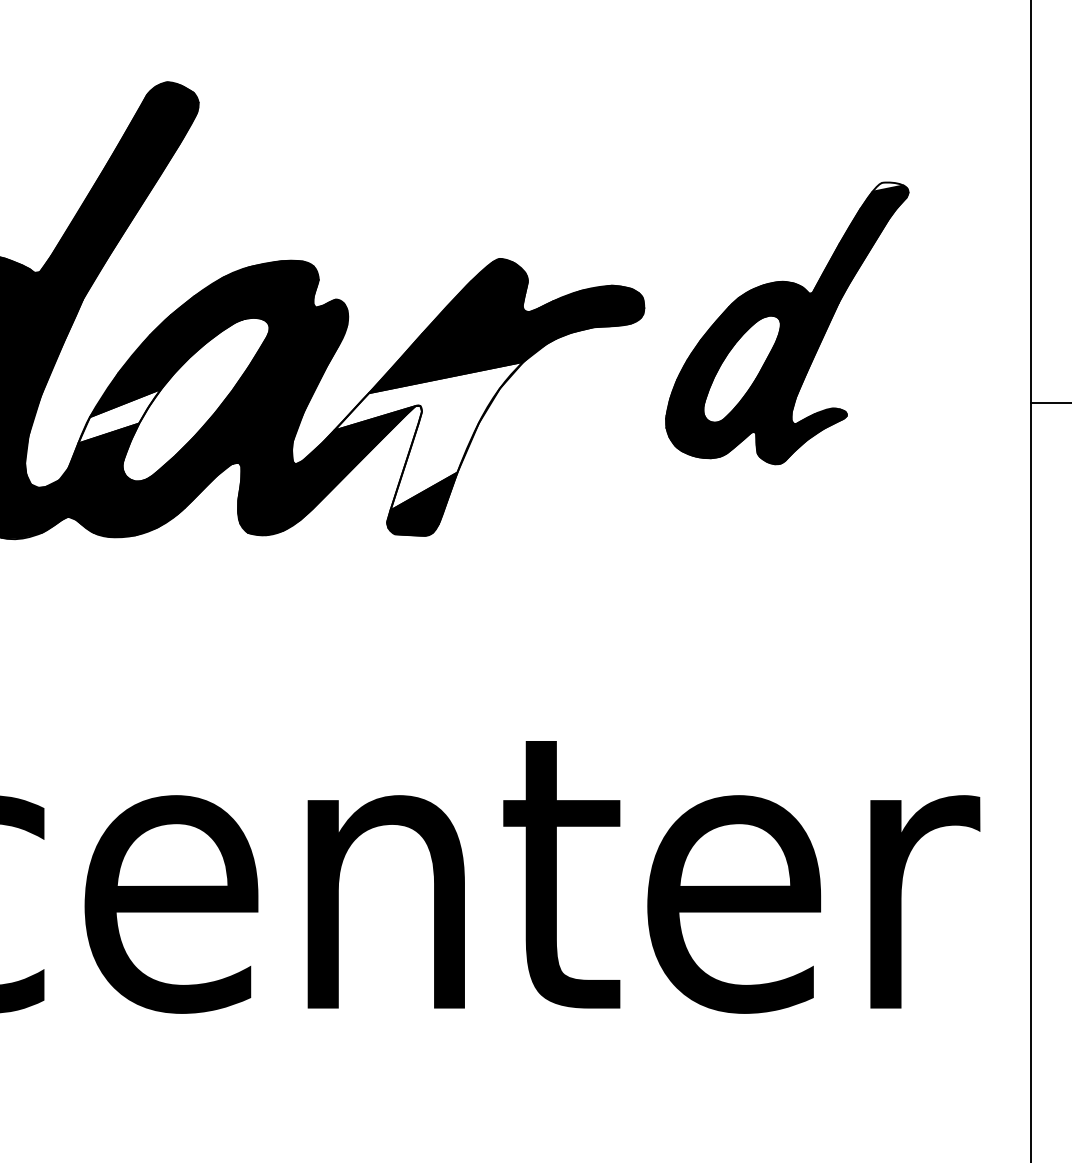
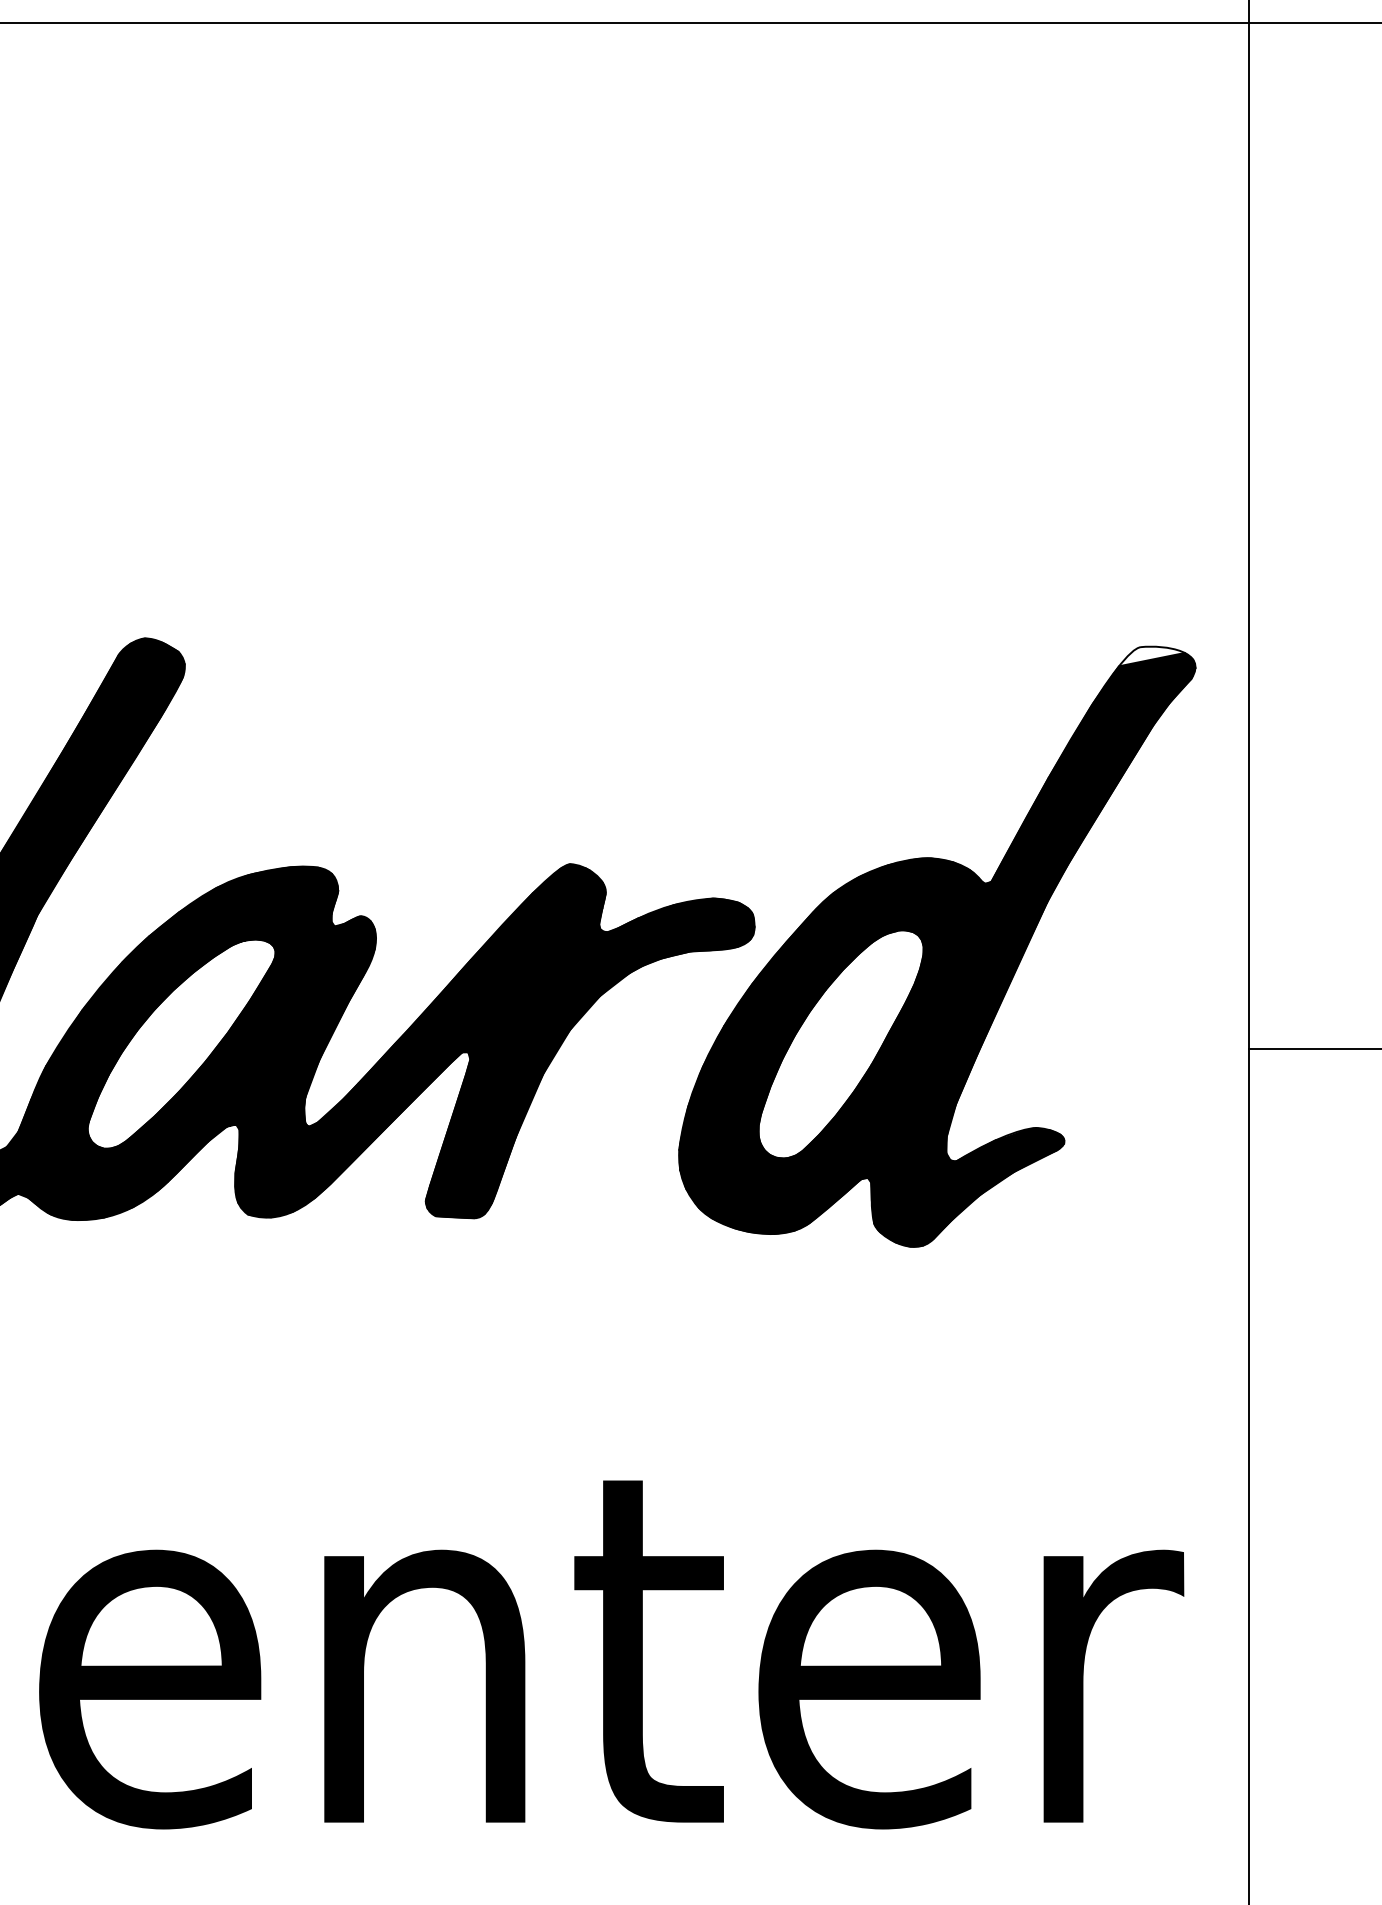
part: (787, 323) -> (937, 946), size x1.67
fill: (120, 416) -> (84, 1065), added
fill: (429, 435) -> (479, 1090), added

